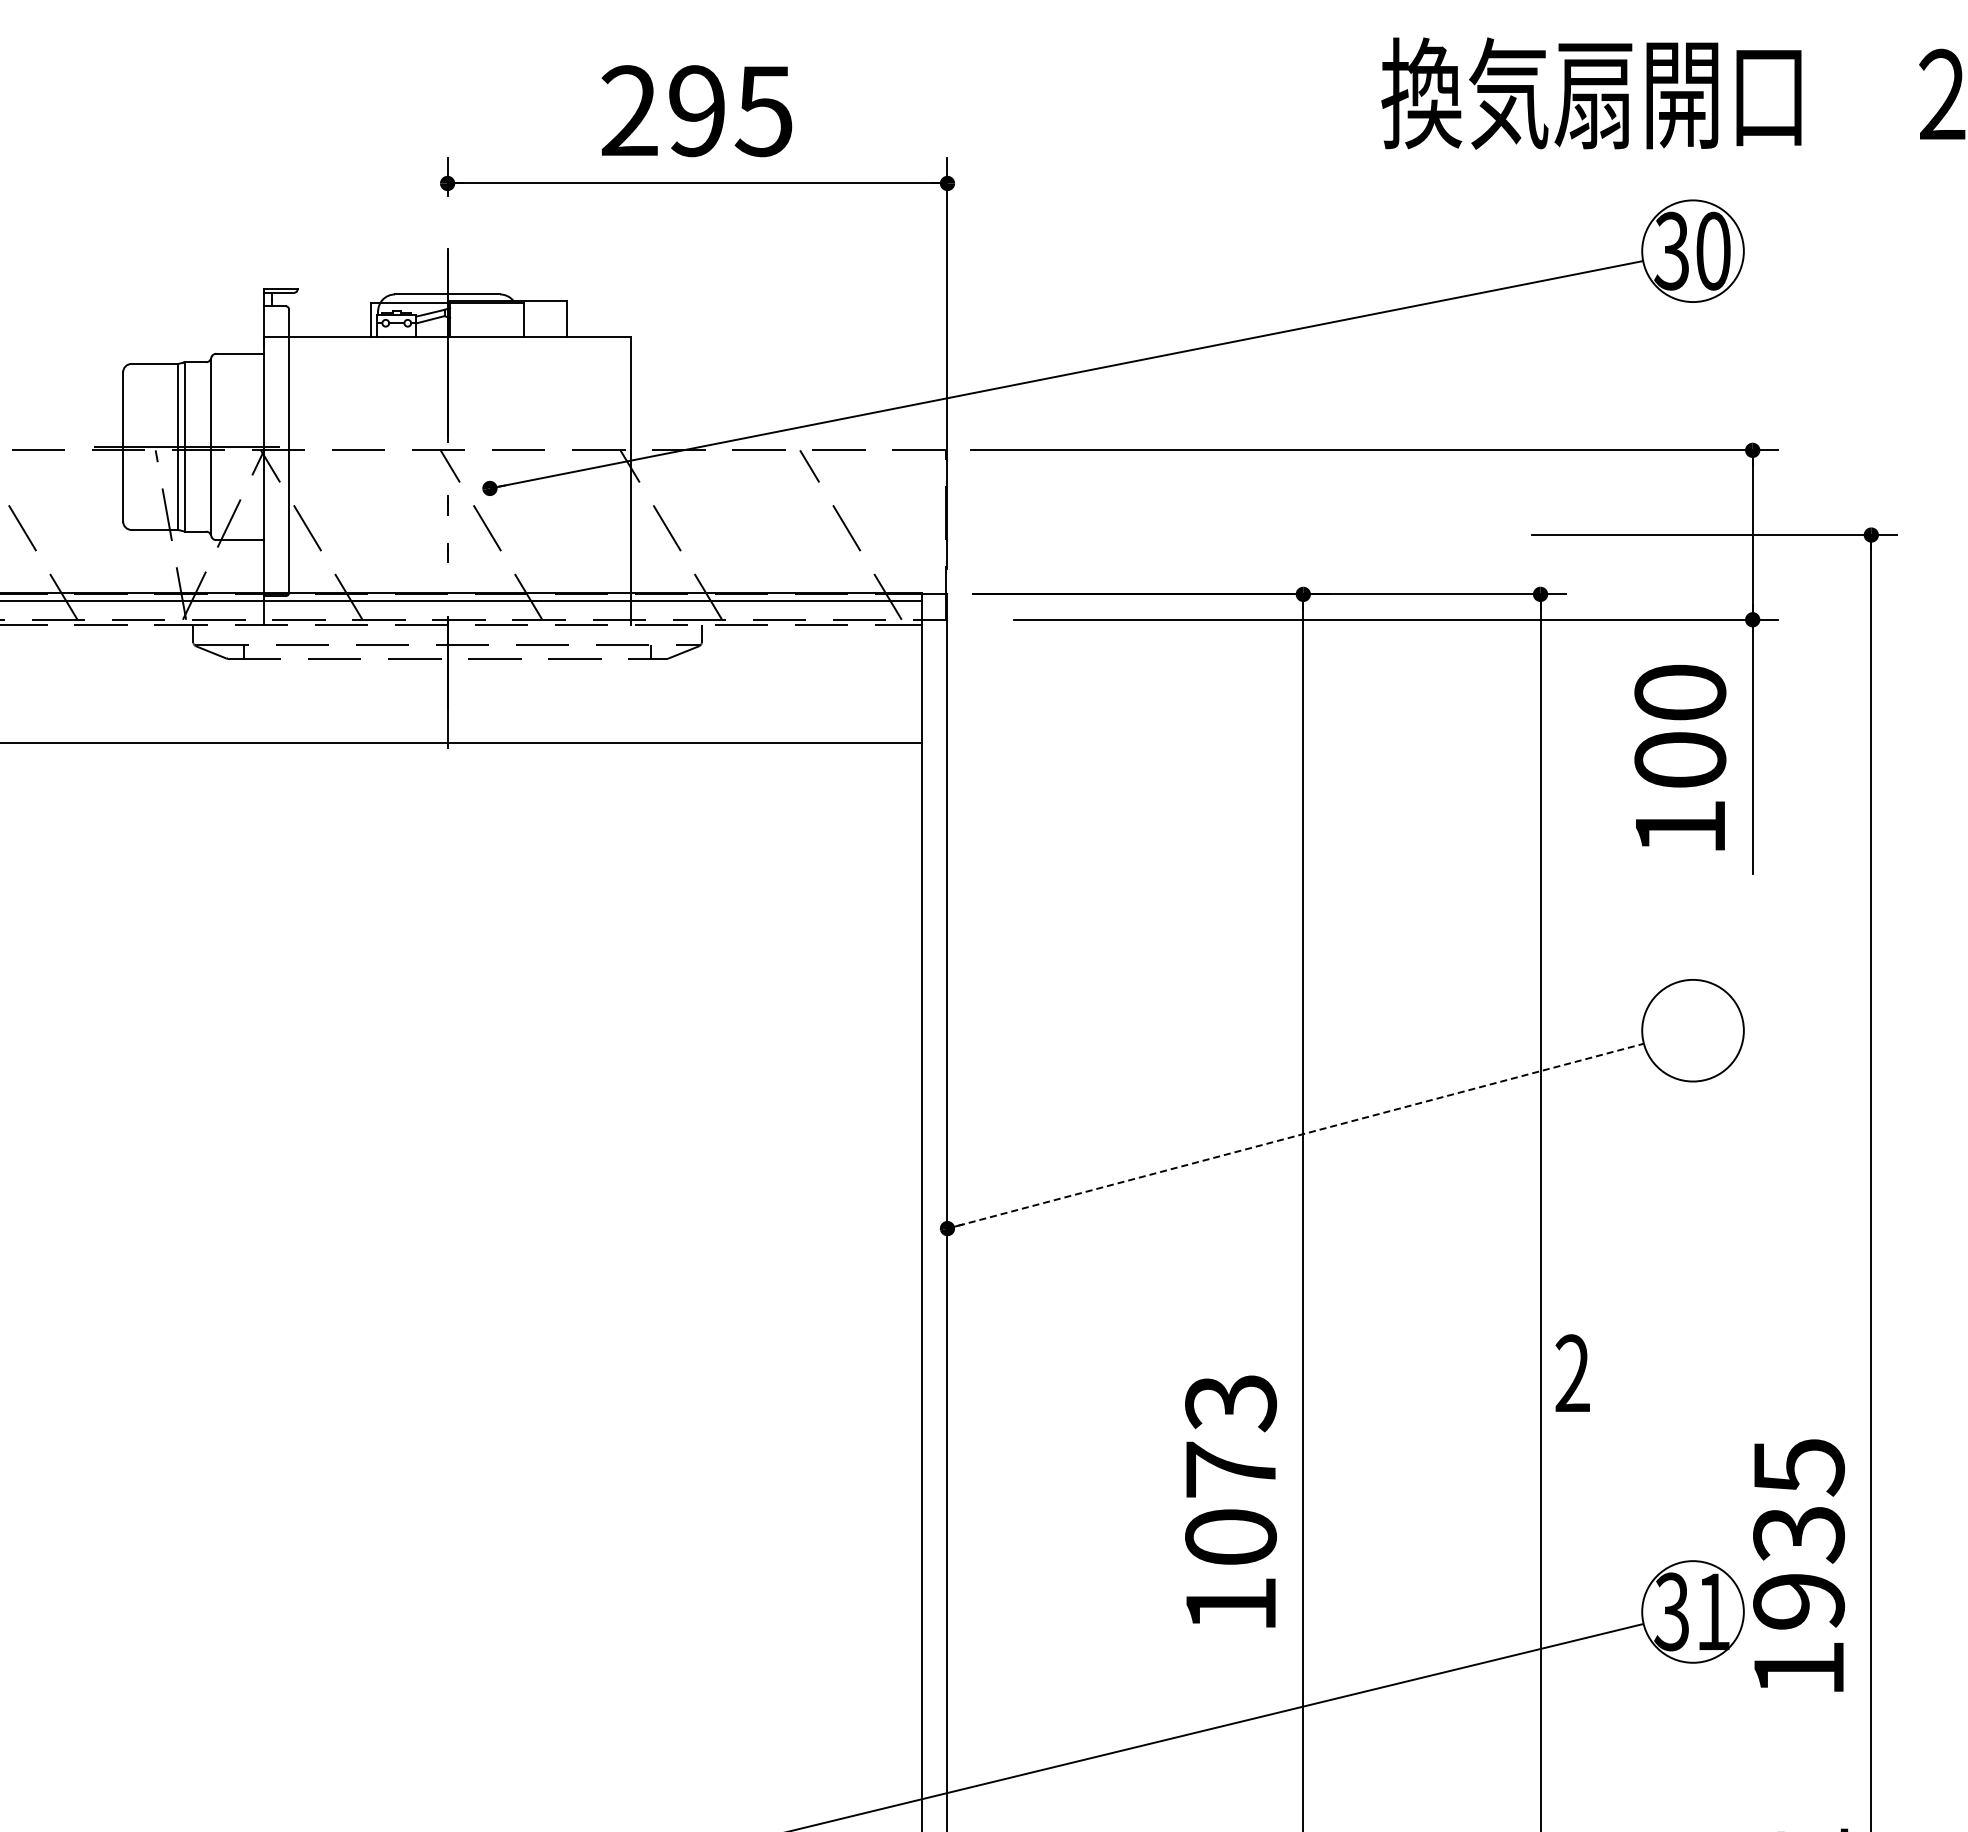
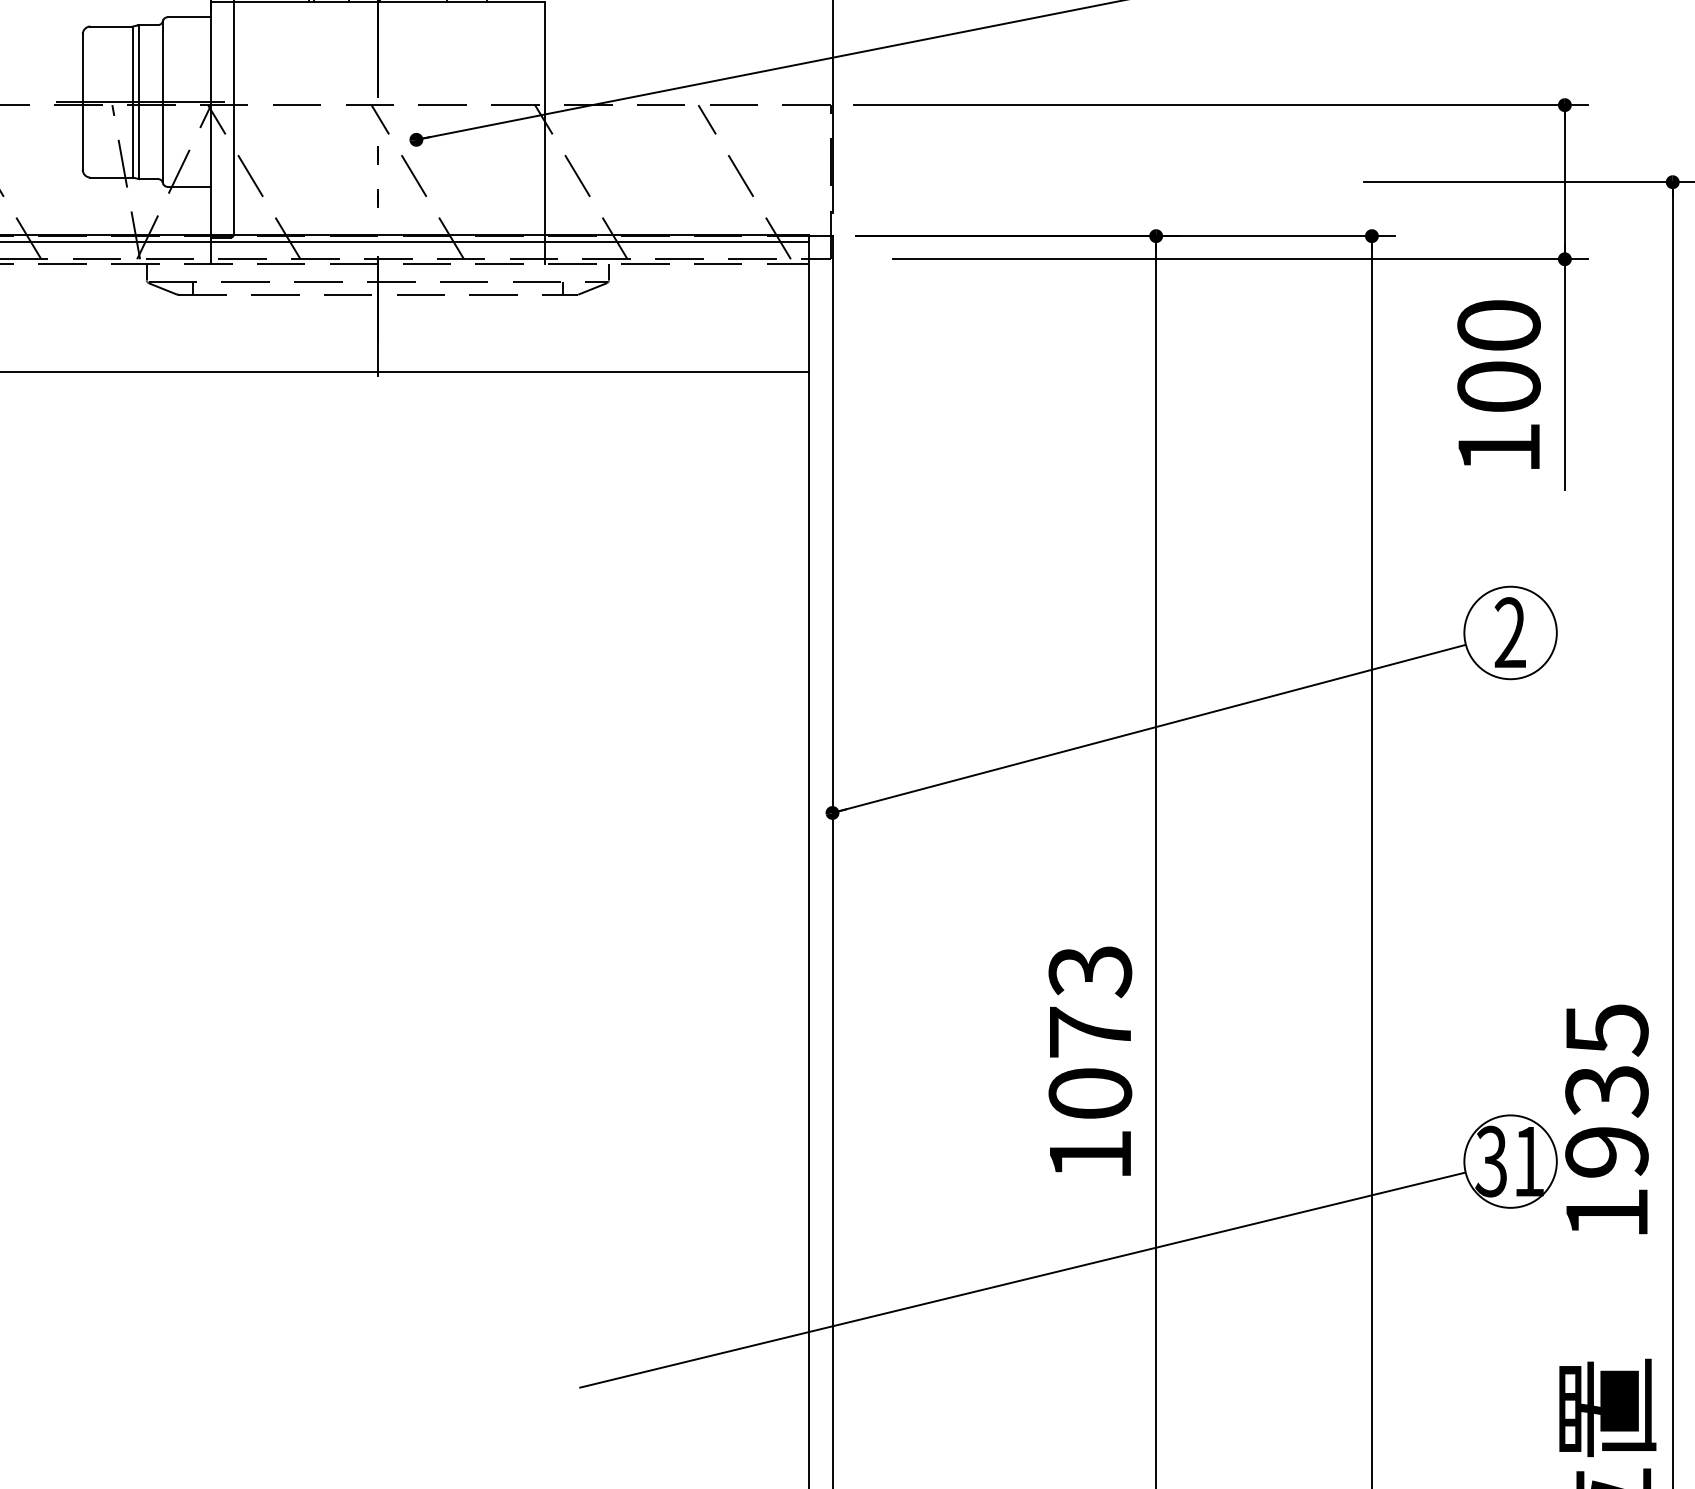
line: (1296, 1136) -> (1149, 729), dashed -> solid
text: (1572, 1372) -> (1510, 631), moved

